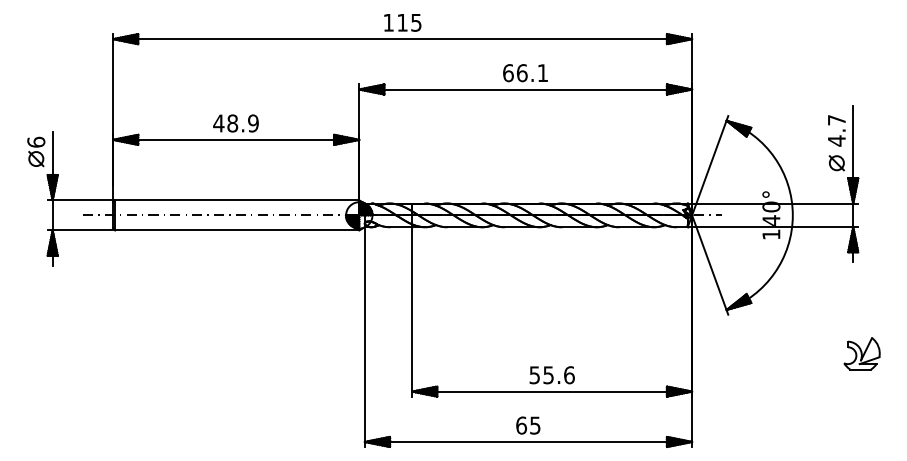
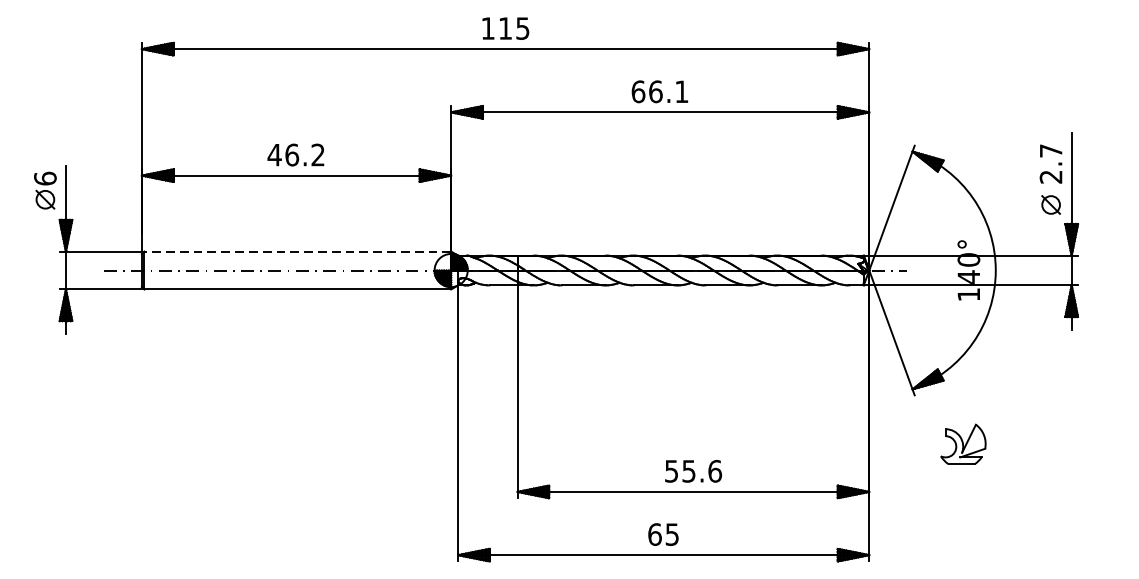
text: (242, 123) -> (304, 155), 48.9 -> 46.2
text: (836, 140) -> (1050, 176), 4.7 -> 2.7
line: (236, 200) -> (296, 251), solid -> dashed
part: (861, 353) -> (962, 444), moved

